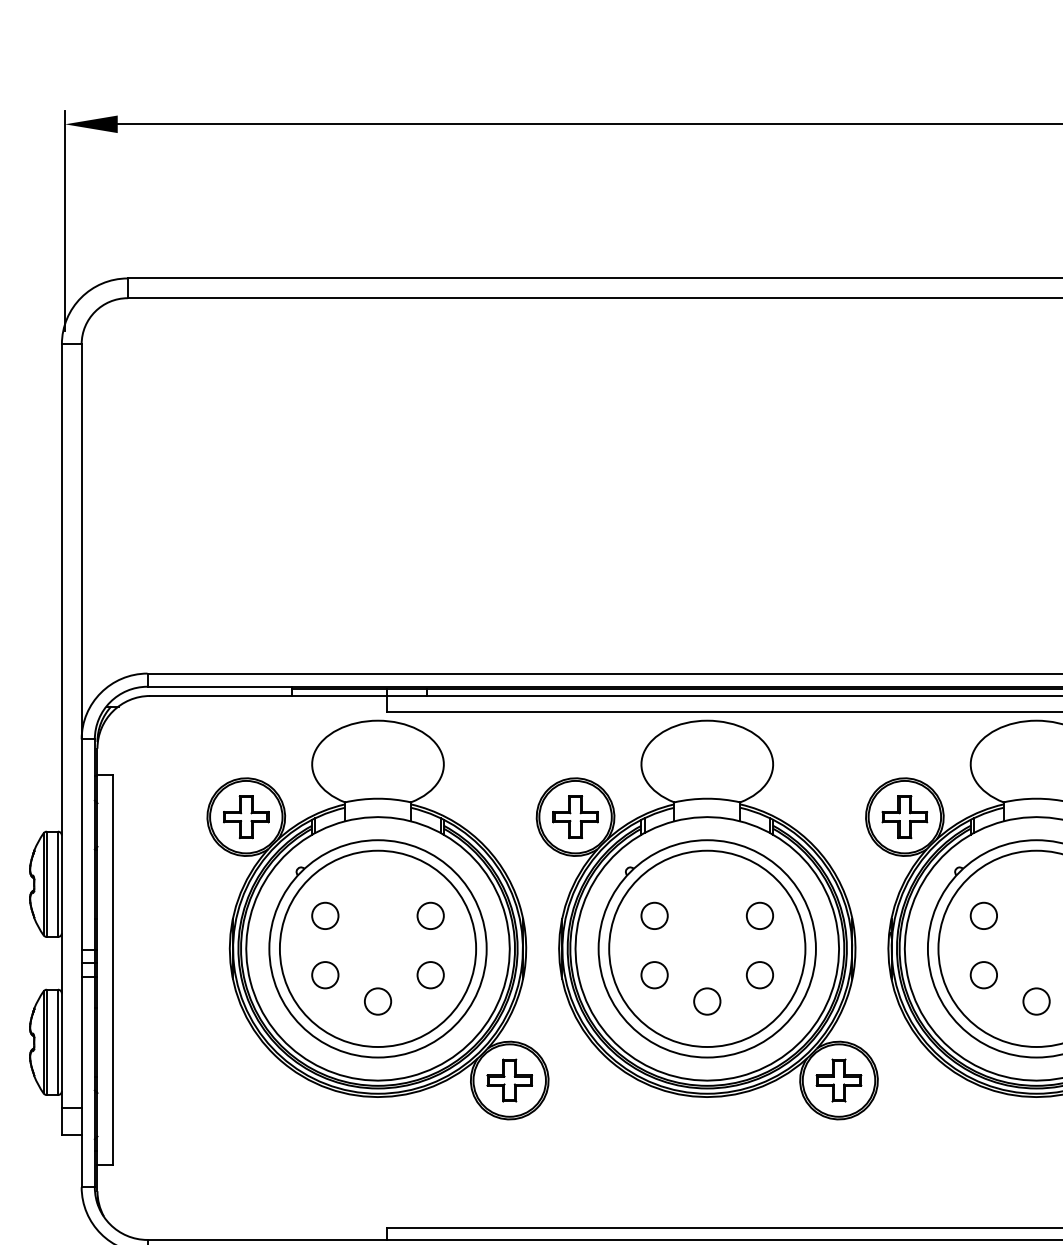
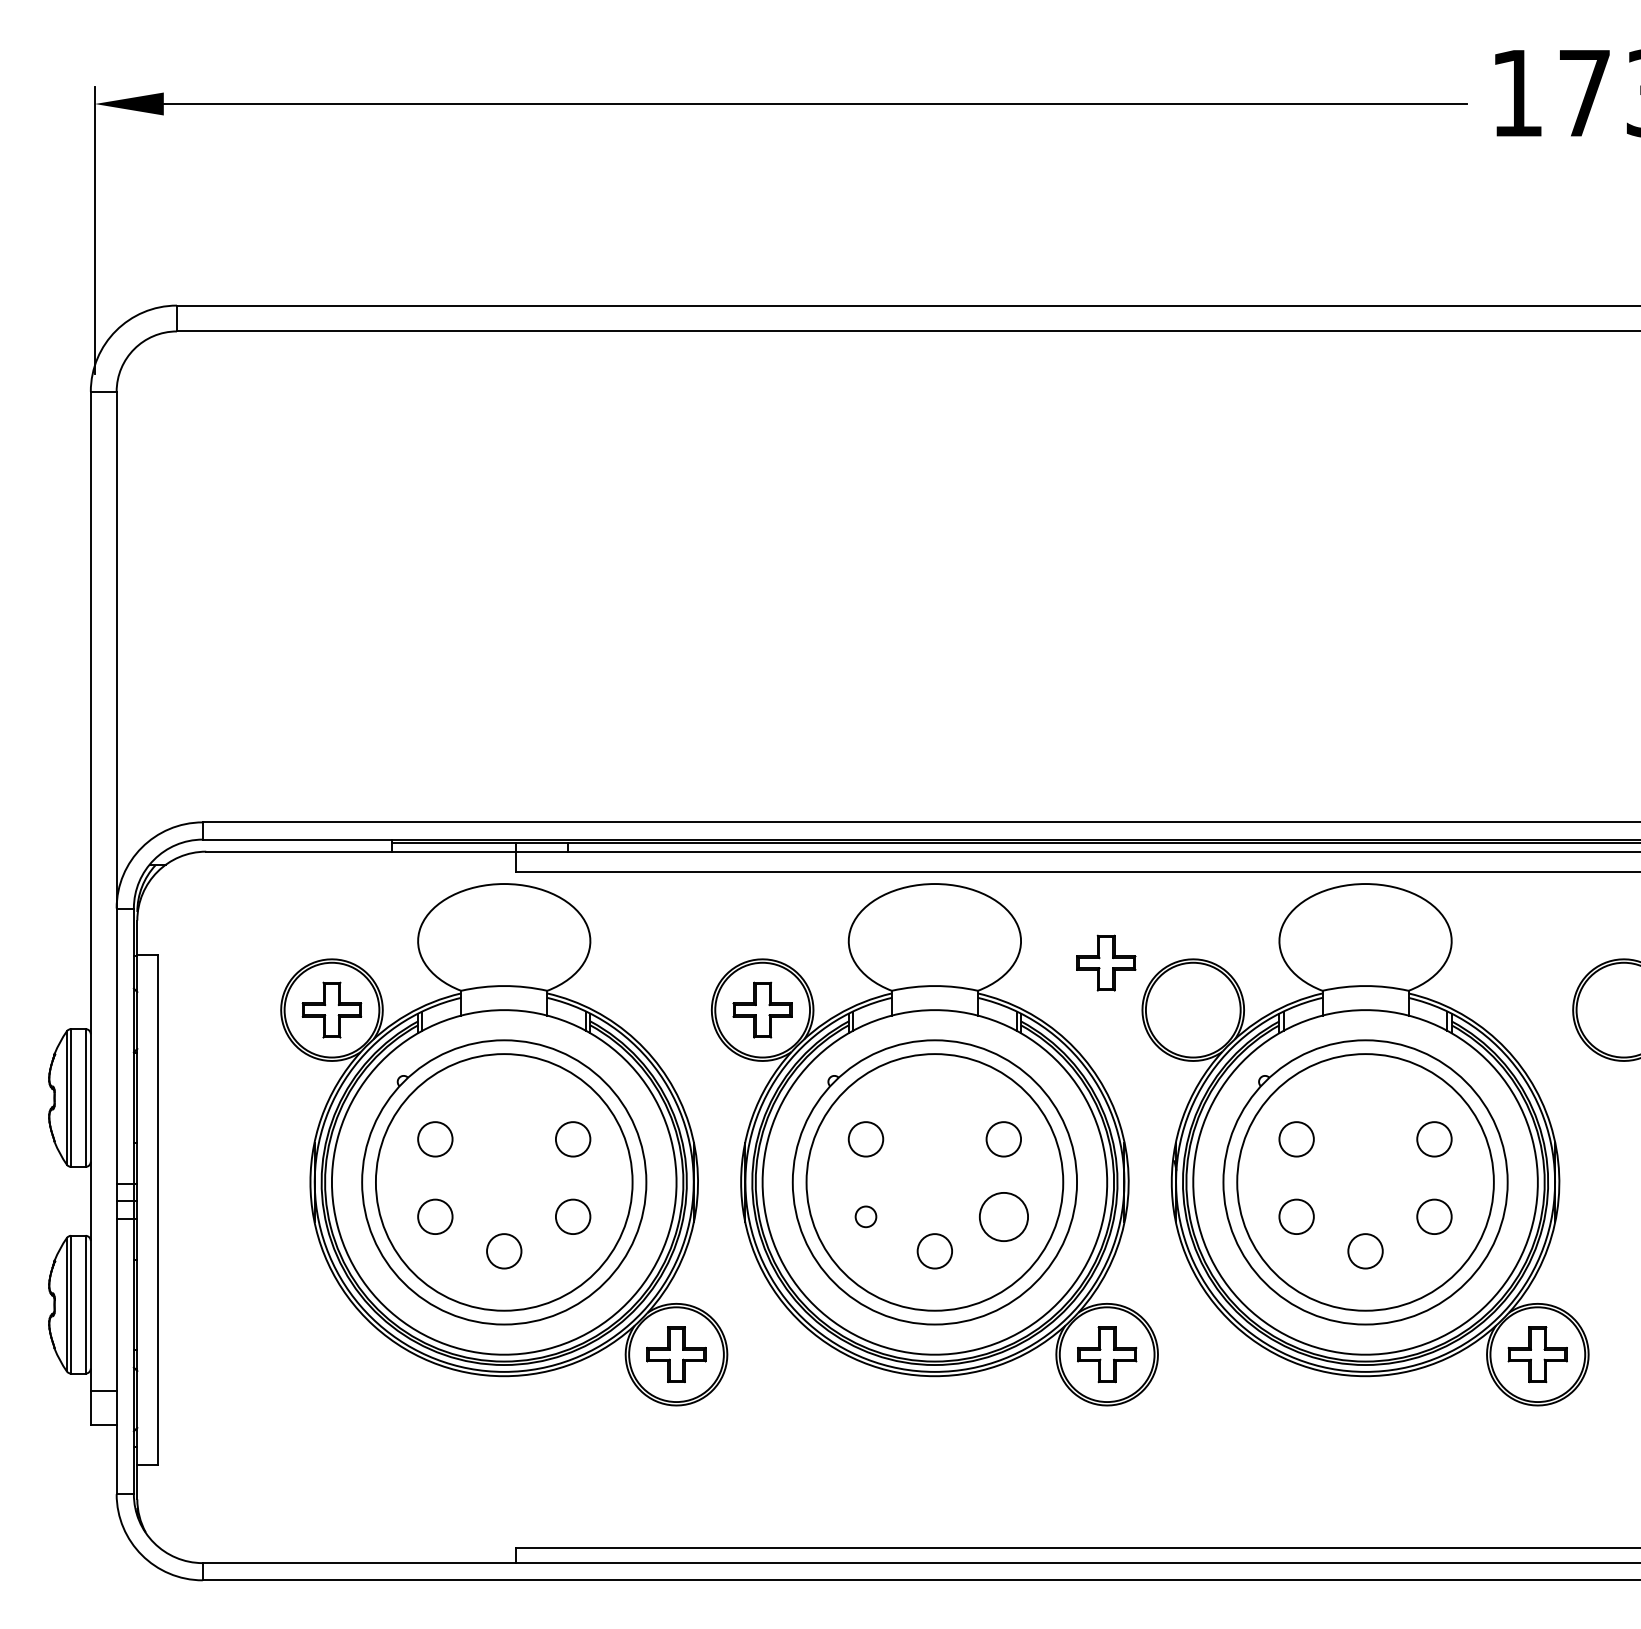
part: (905, 816) -> (1106, 962), moved
circle: (654, 974) -> (865, 1216), size x0.6
circle: (759, 974) -> (1003, 1216), size x1.4

